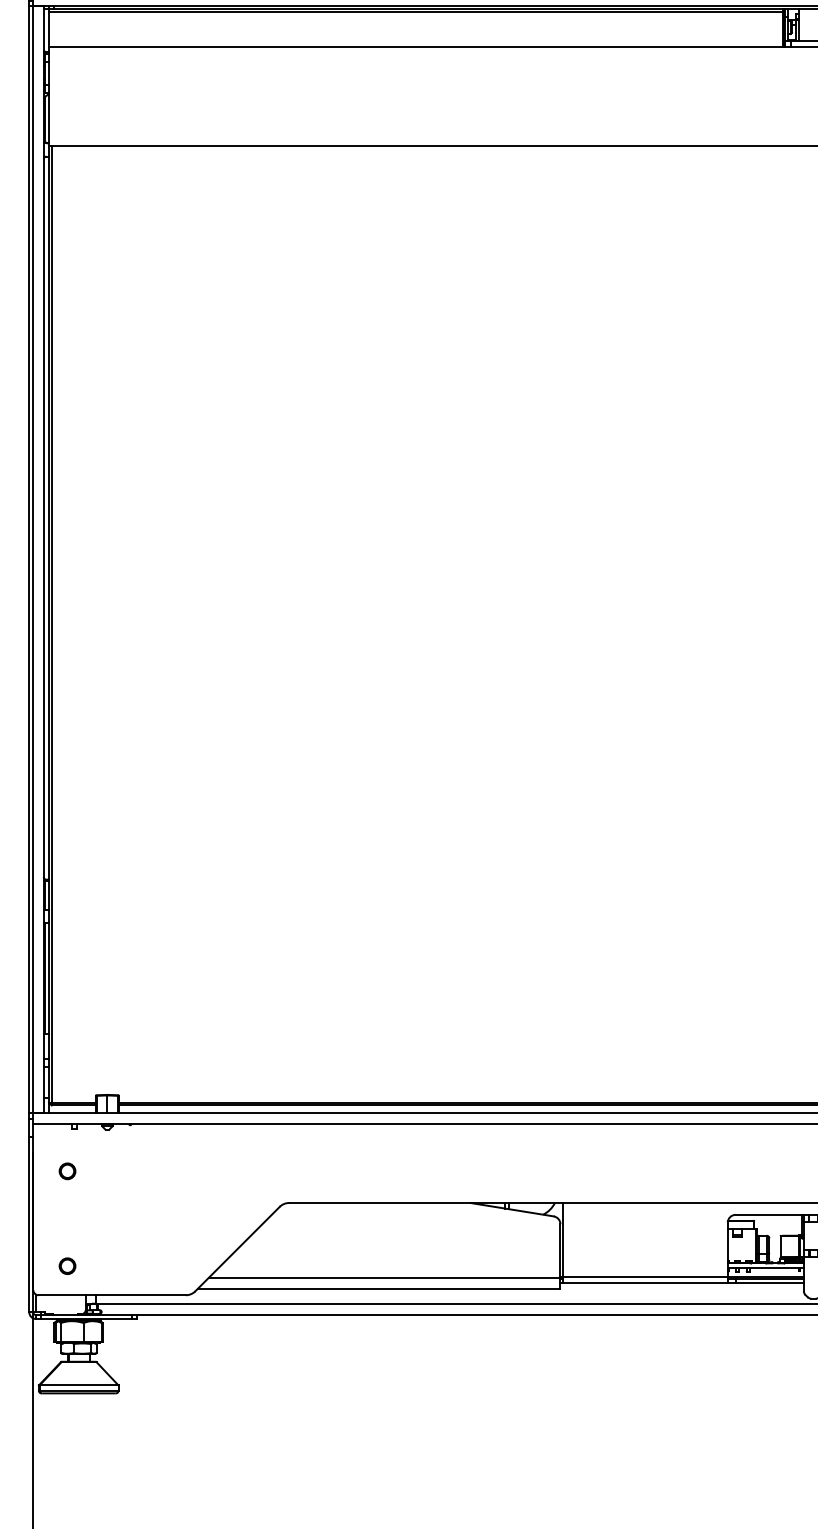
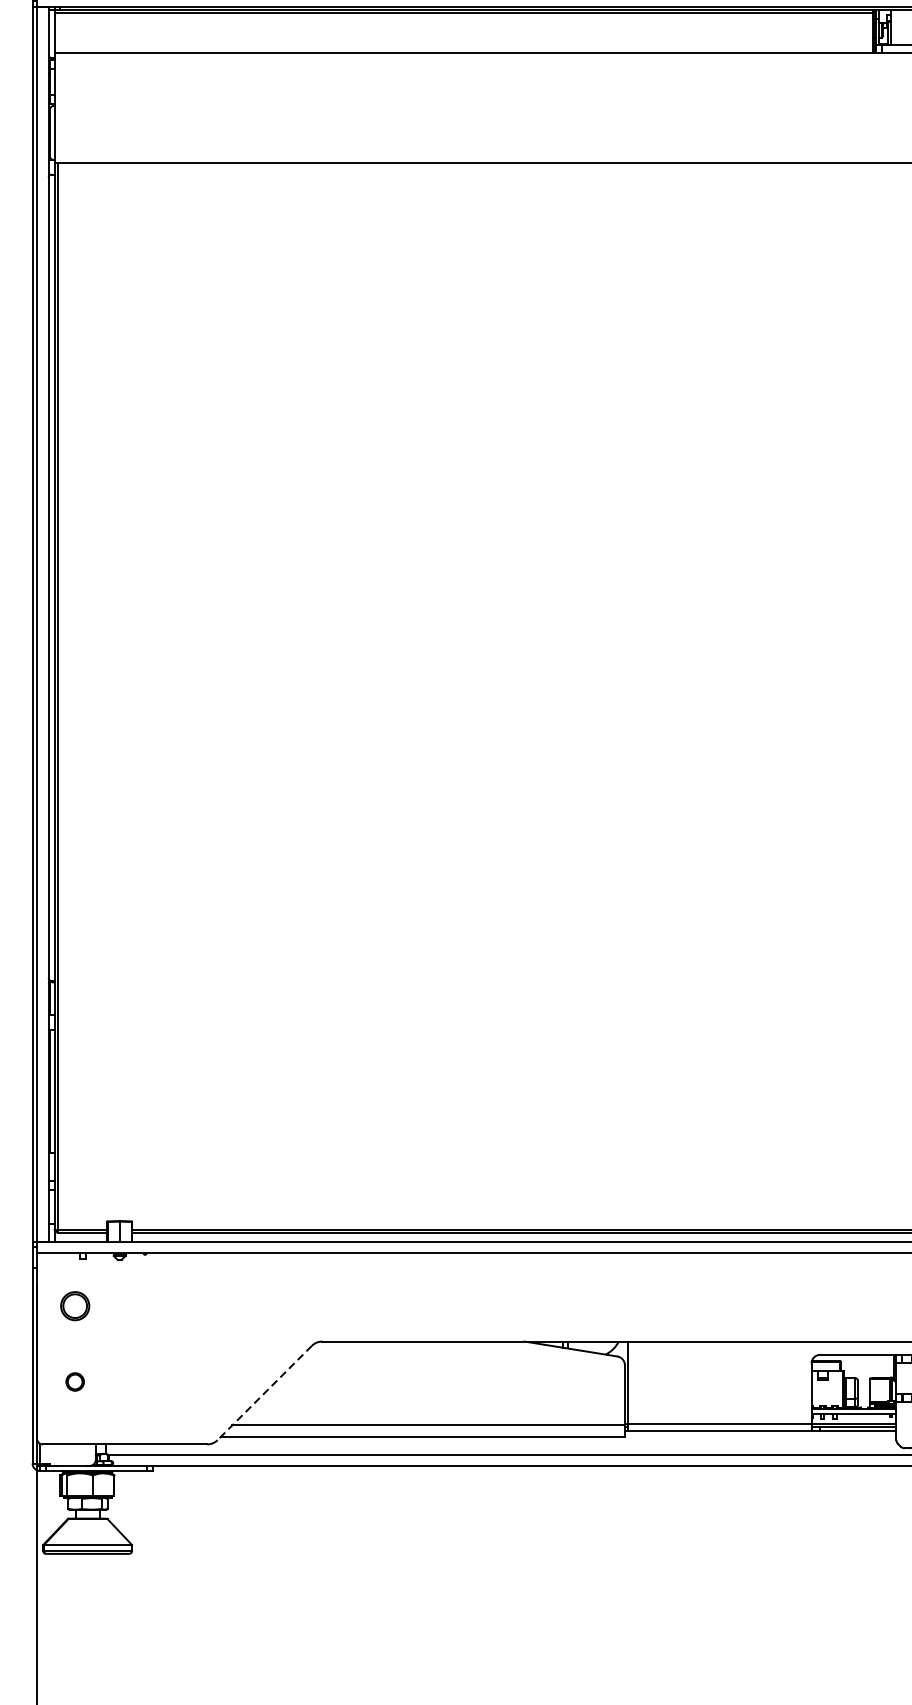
part: (67, 1171) -> (75, 1306), size x1.6
line: (237, 1249) -> (264, 1393), solid -> dashed
part: (67, 1265) -> (75, 1381), moved

